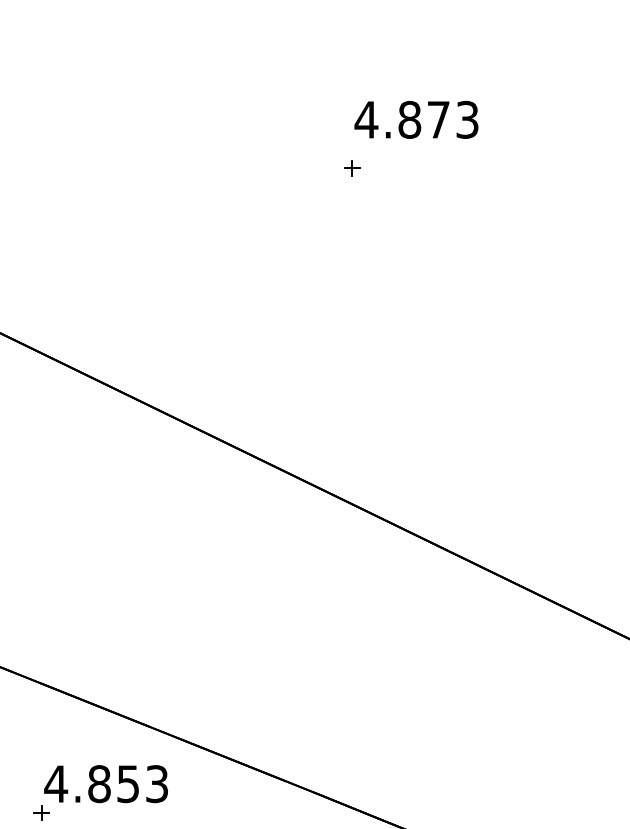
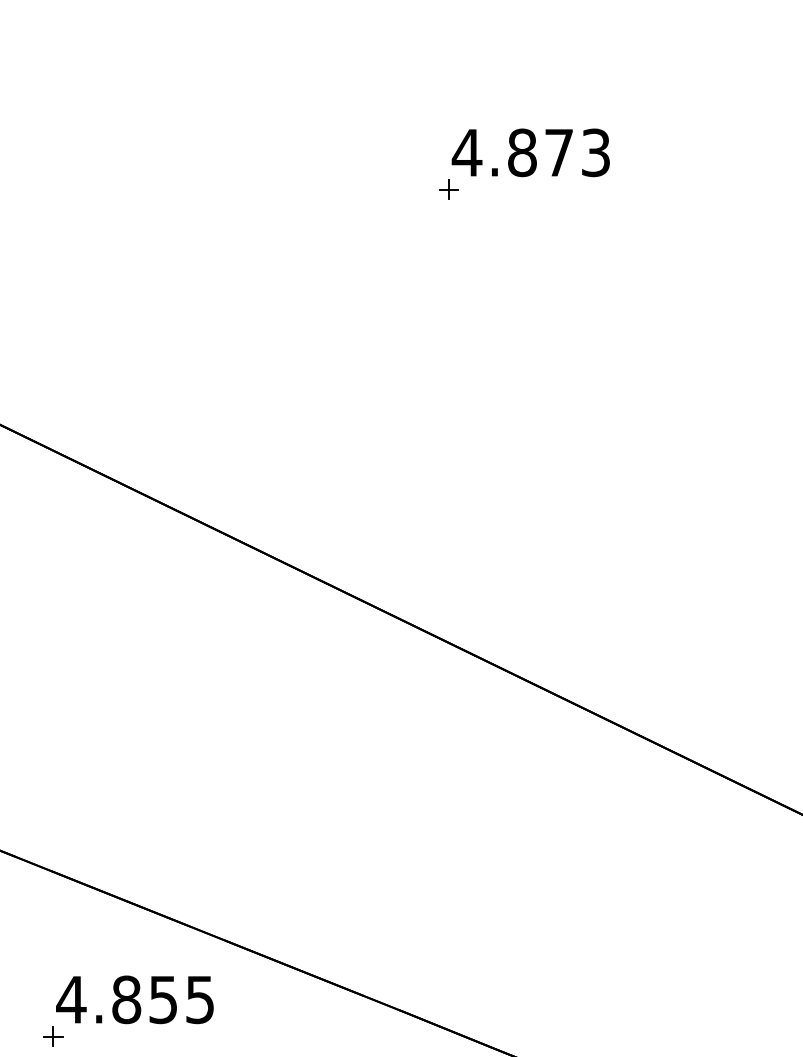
part: (351, 168) -> (448, 189), moved
text: (157, 783) -> (200, 999), 4.853 -> 4.855

